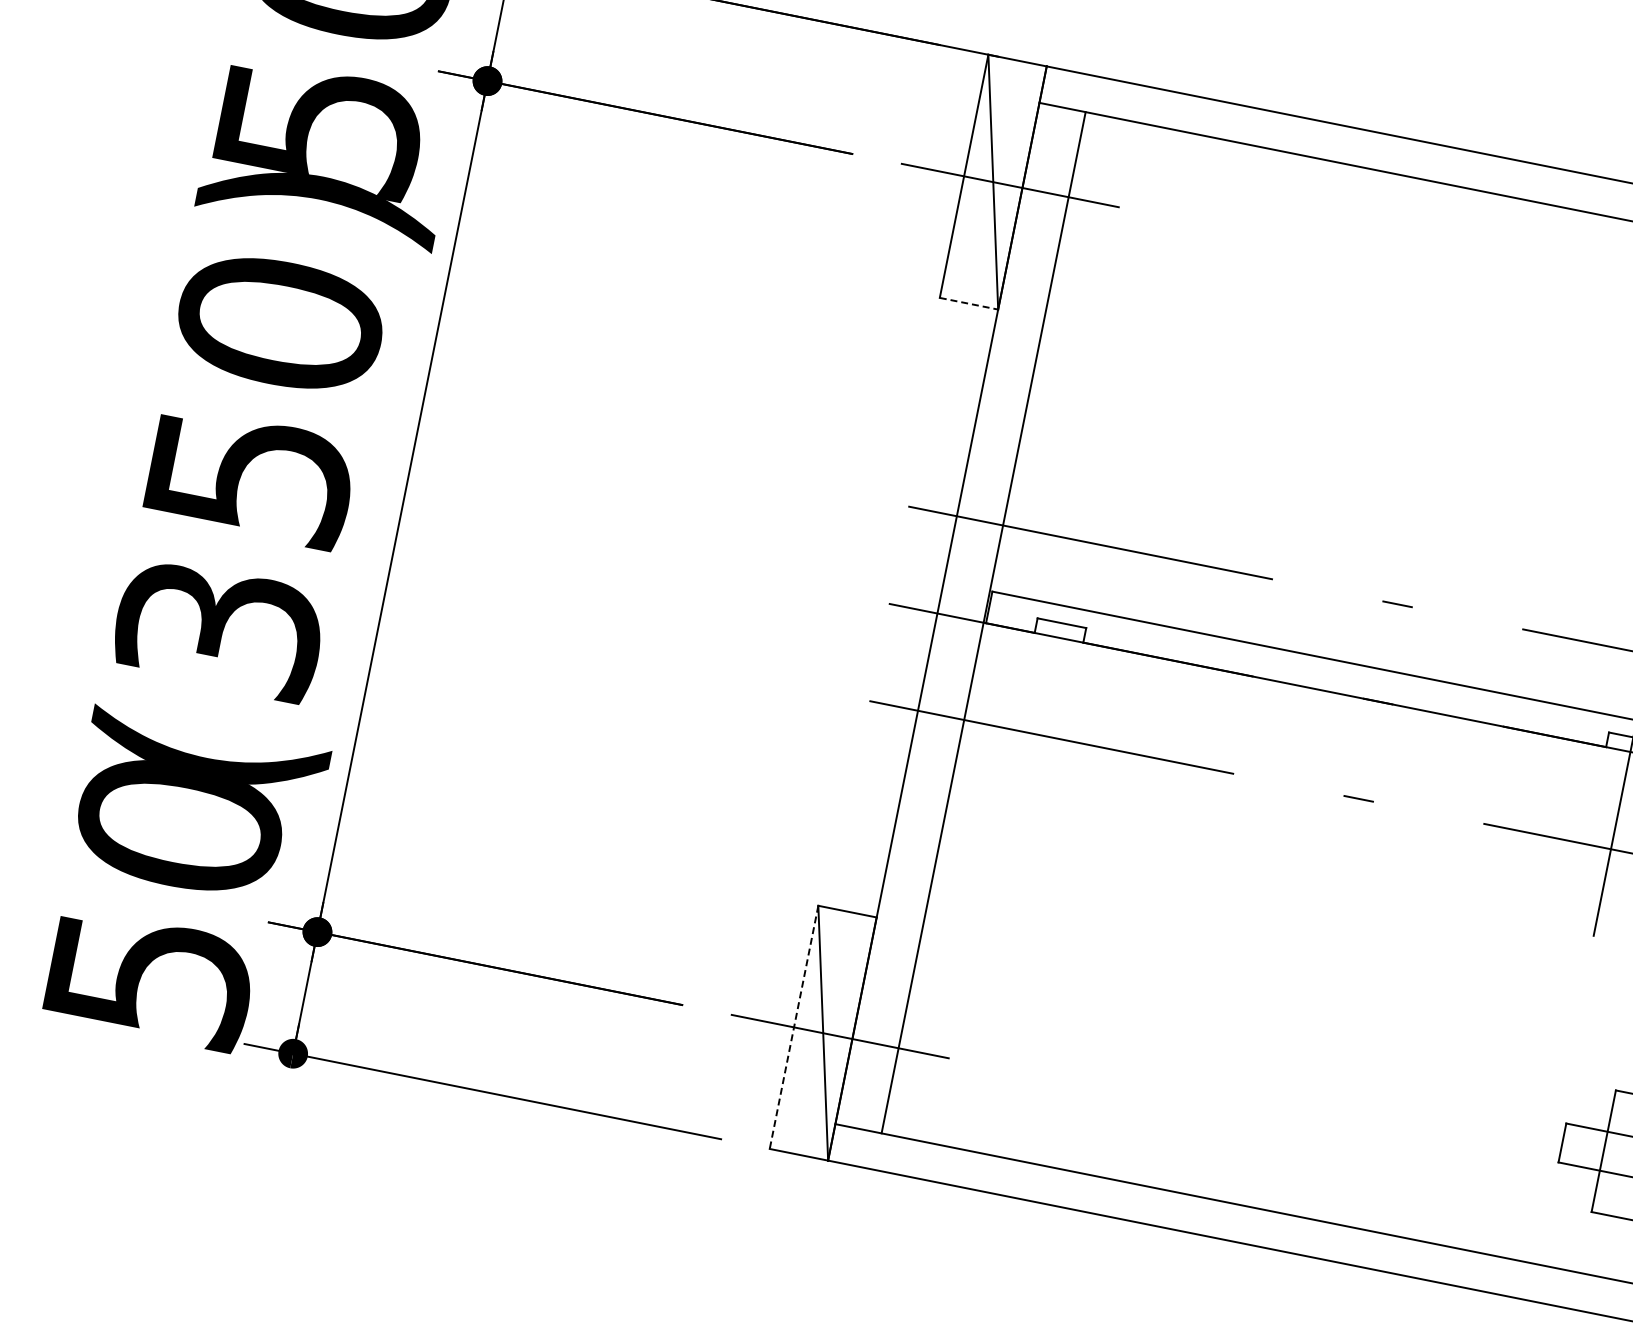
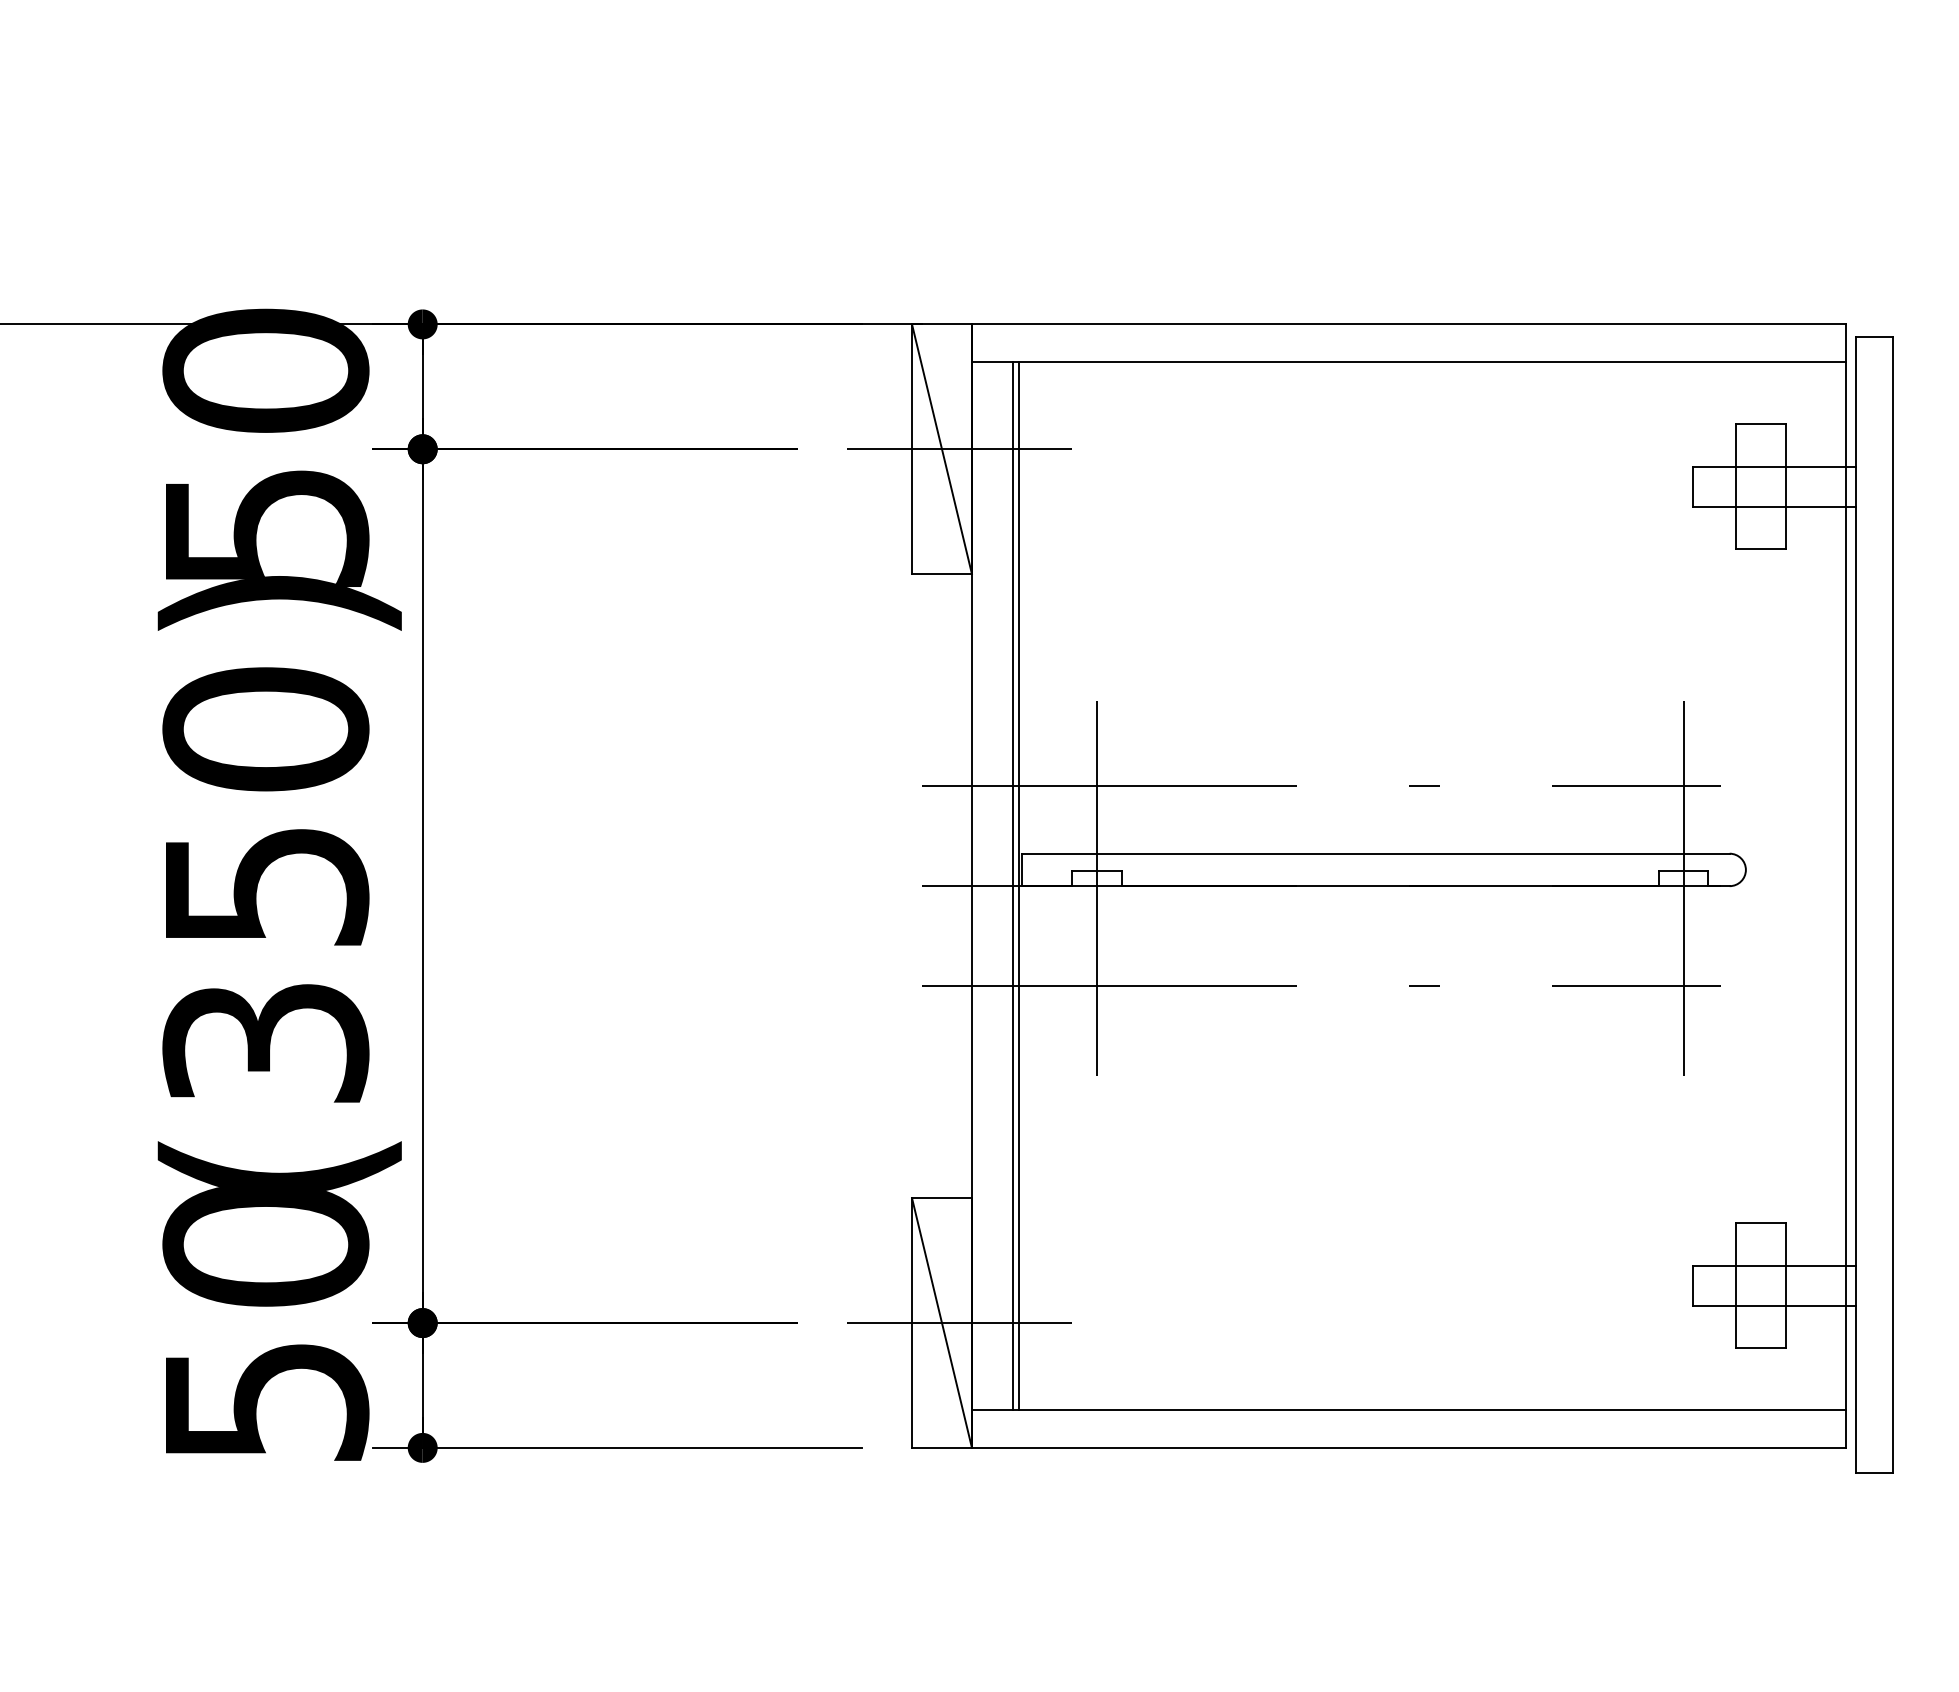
line: (969, 304) -> (942, 574), dashed -> solid
line: (978, 620) -> (1013, 885), added
line: (1058, 640) -> (1096, 888), added
line: (794, 1027) -> (912, 1323), dashed -> solid

